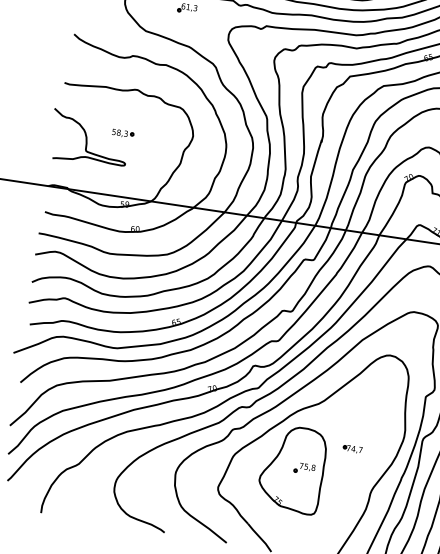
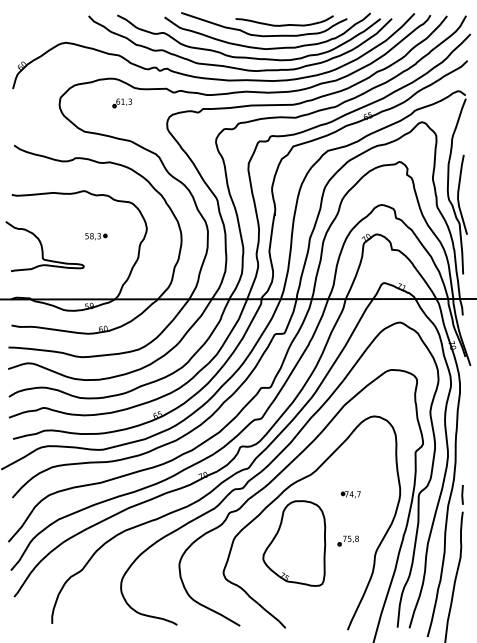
part: (123, 133) -> (96, 236), moved
part: (352, 448) -> (350, 494), moved
part: (303, 468) -> (347, 540), moved

